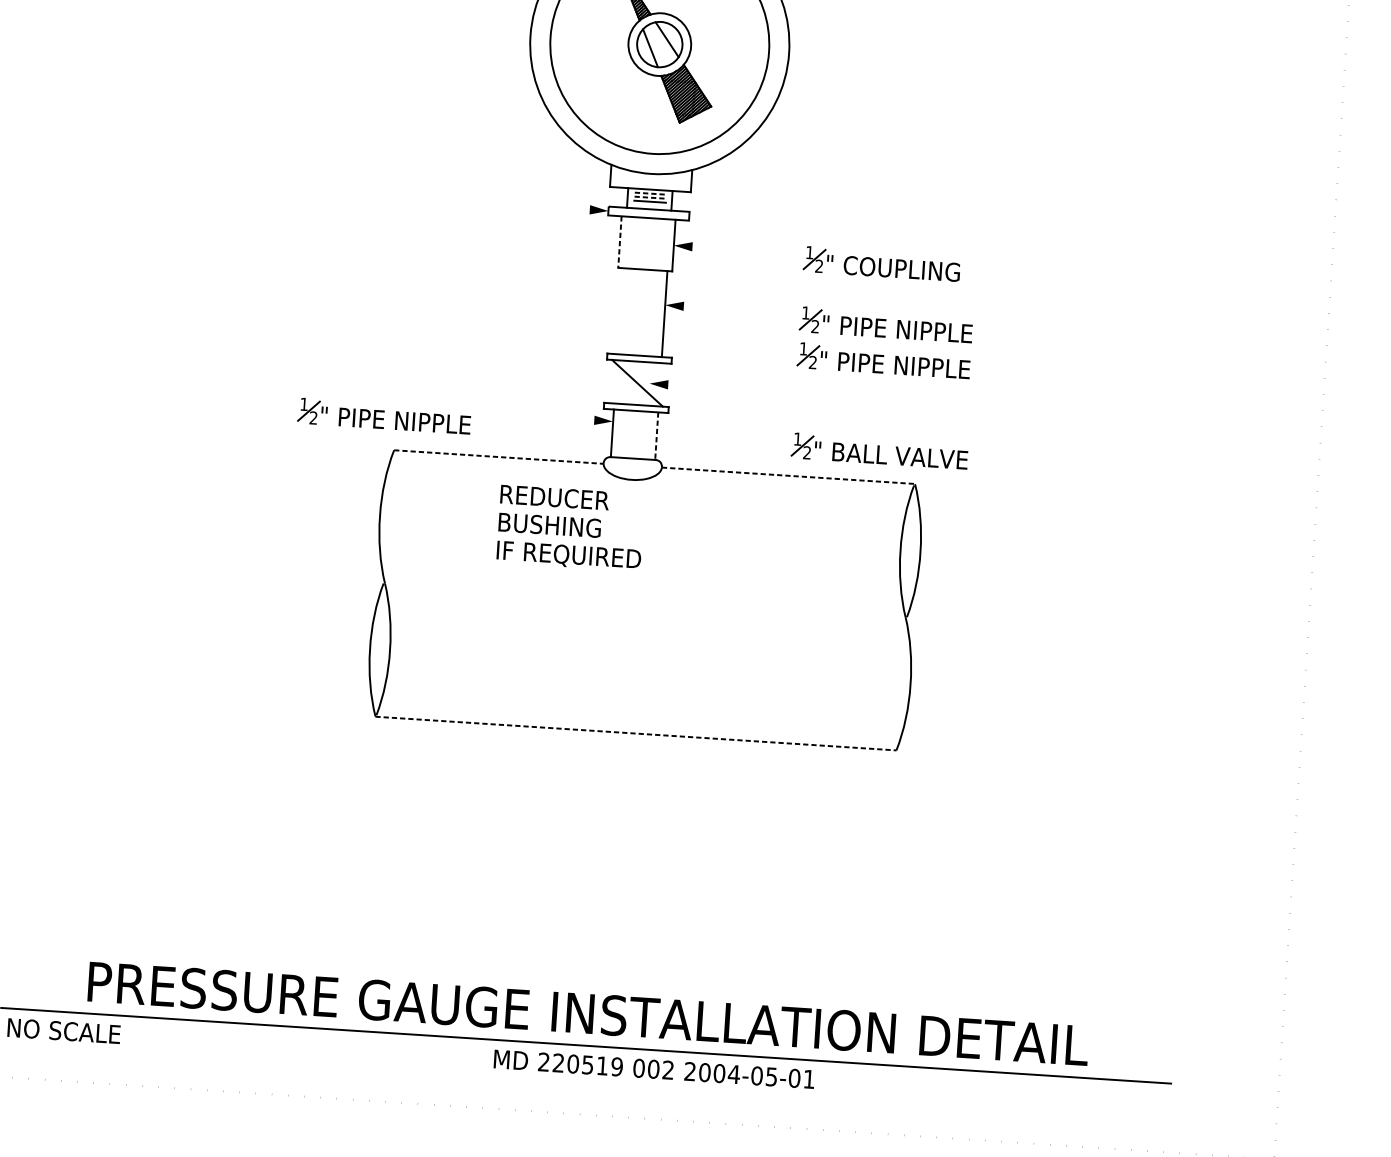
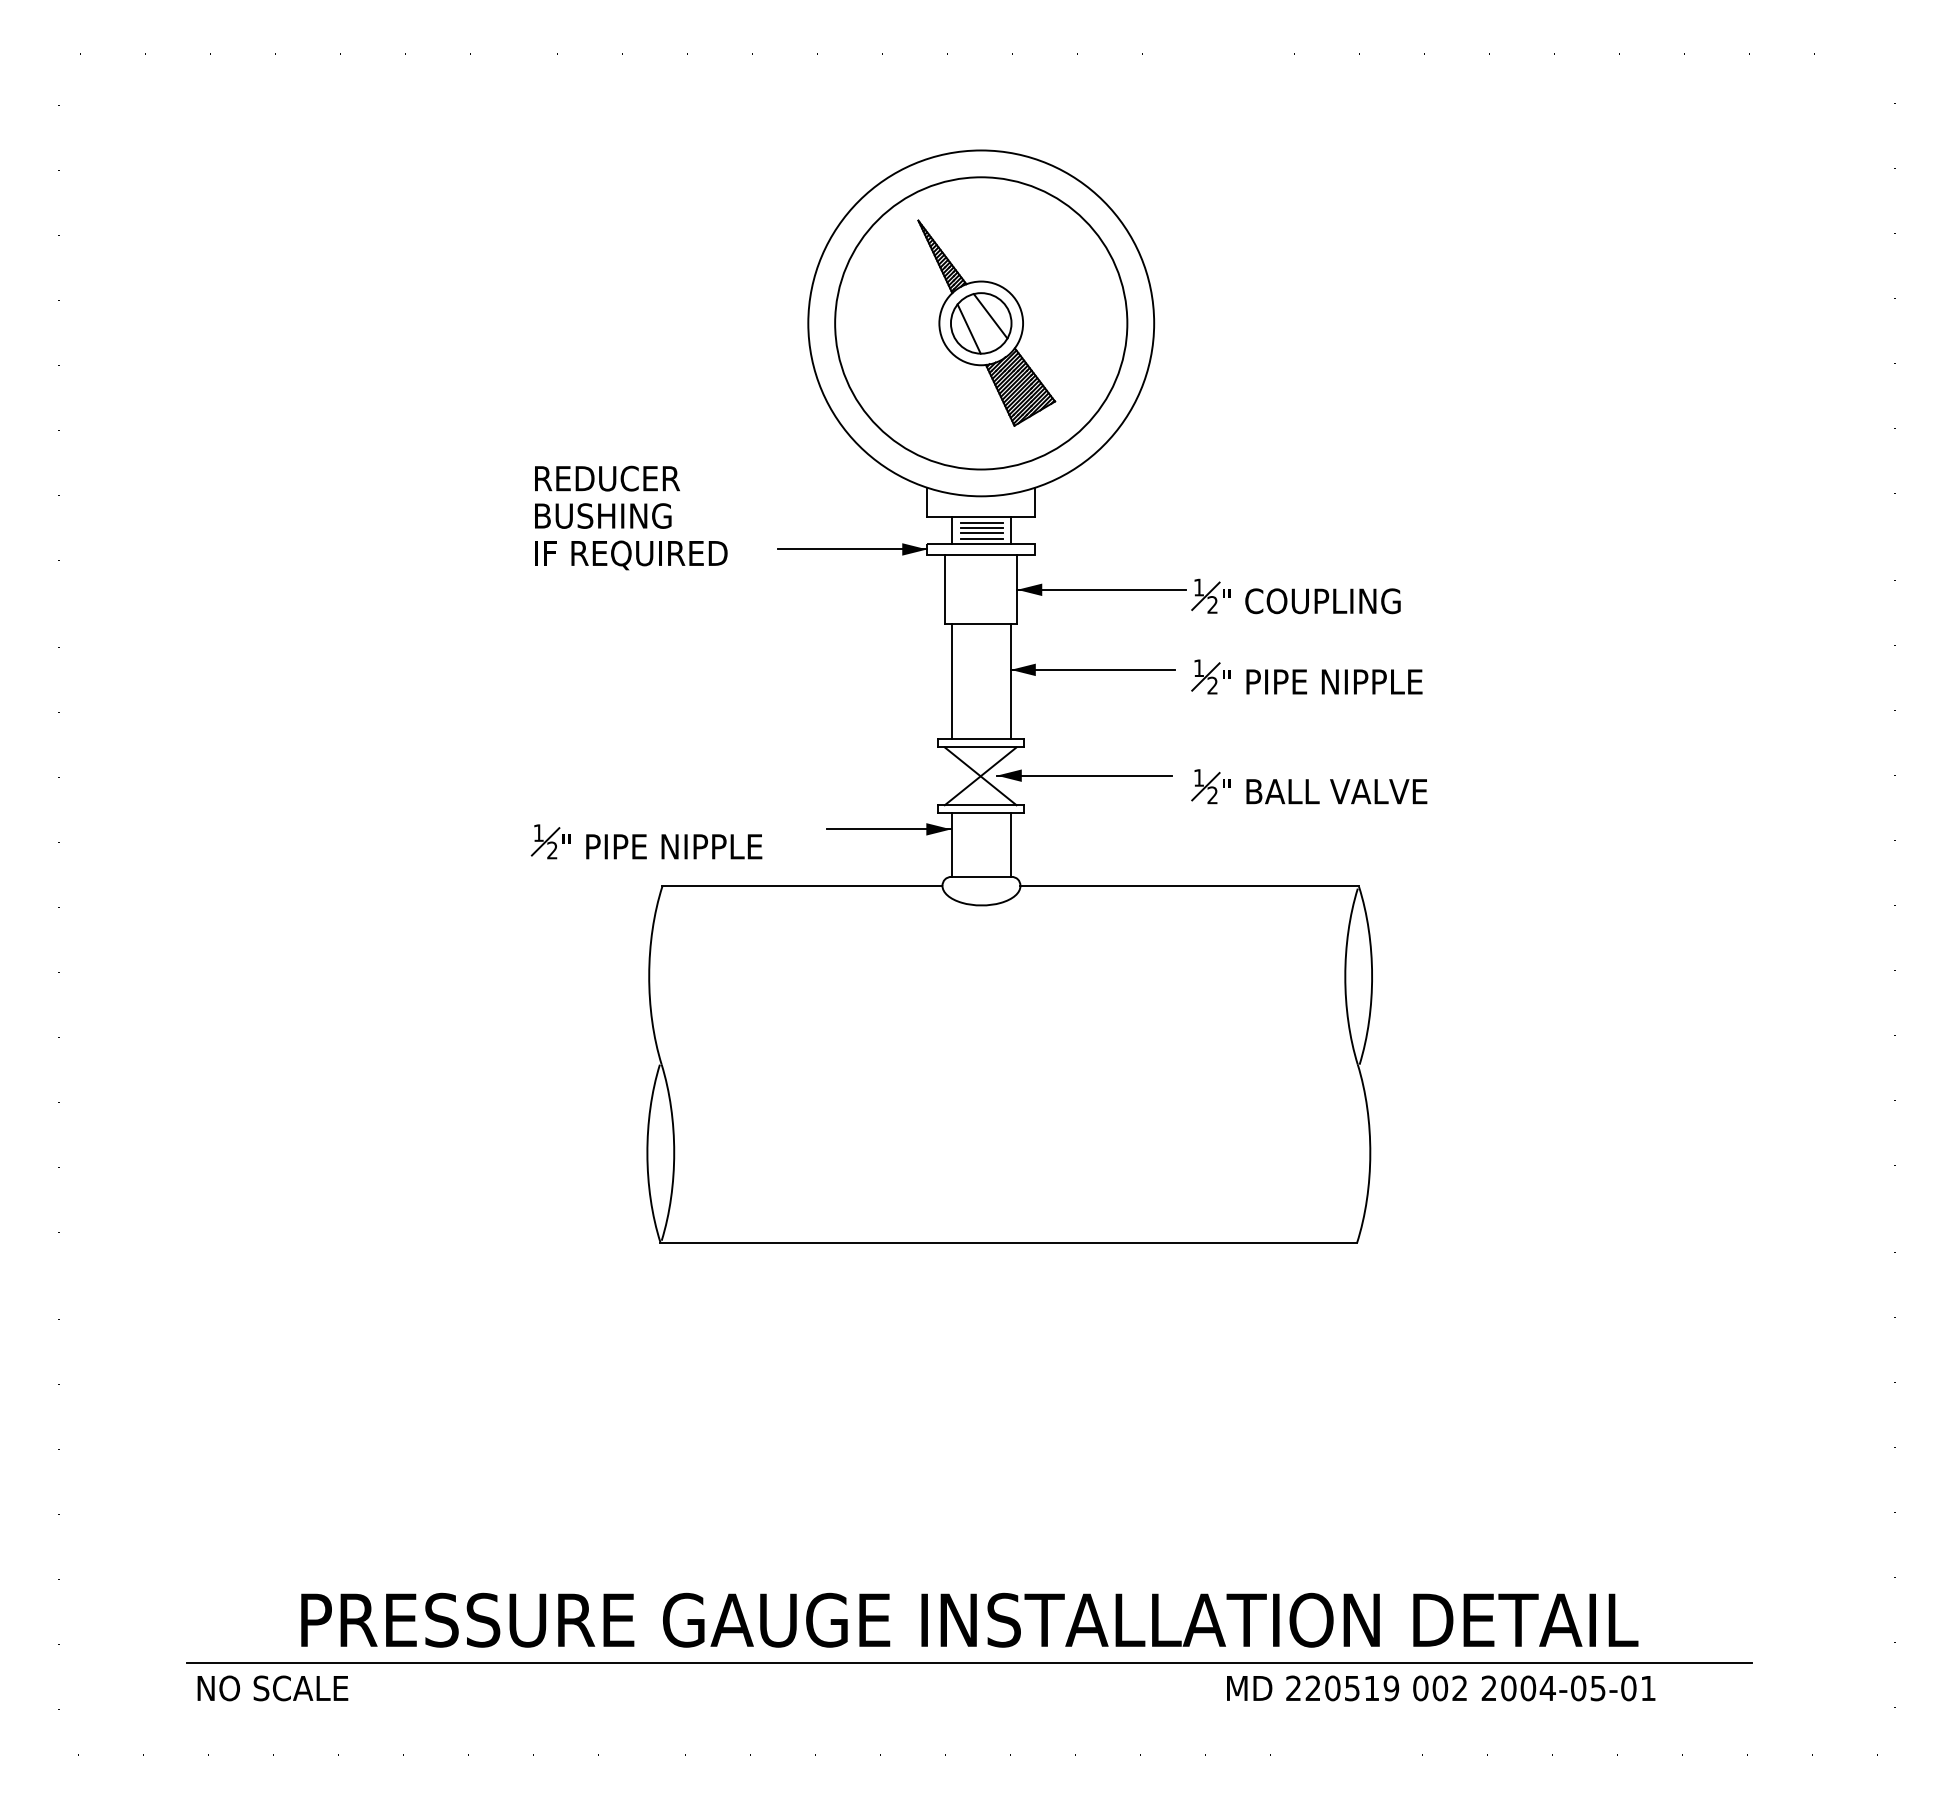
line: (651, 193) -> (982, 522), dashed -> solid
line: (650, 198) -> (982, 528), dashed -> solid
line: (649, 205) -> (981, 538), added
line: (552, 207) -> (852, 549), added
line: (620, 242) -> (945, 590), dashed -> solid
line: (736, 249) -> (1101, 589), added
line: (726, 308) -> (1092, 669), added
line: (620, 310) -> (951, 681), added
part: (883, 360) -> (1306, 724), removed
line: (637, 383) -> (980, 776), added
line: (715, 387) -> (1084, 775), added
line: (565, 418) -> (888, 829), added
line: (656, 436) -> (1010, 845), dashed -> solid
part: (880, 450) -> (1309, 786), moved
line: (498, 457) -> (802, 886), dashed -> solid
line: (789, 475) -> (1190, 886), dashed -> solid
text: (570, 527) -> (631, 517), moved
line: (636, 733) -> (1009, 1242), dashed -> solid
text: (654, 1069) -> (1441, 1688), moved

